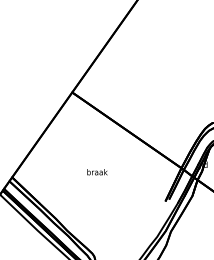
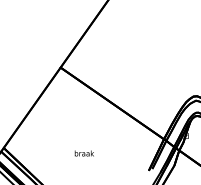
text: (97, 172) -> (84, 153), moved

